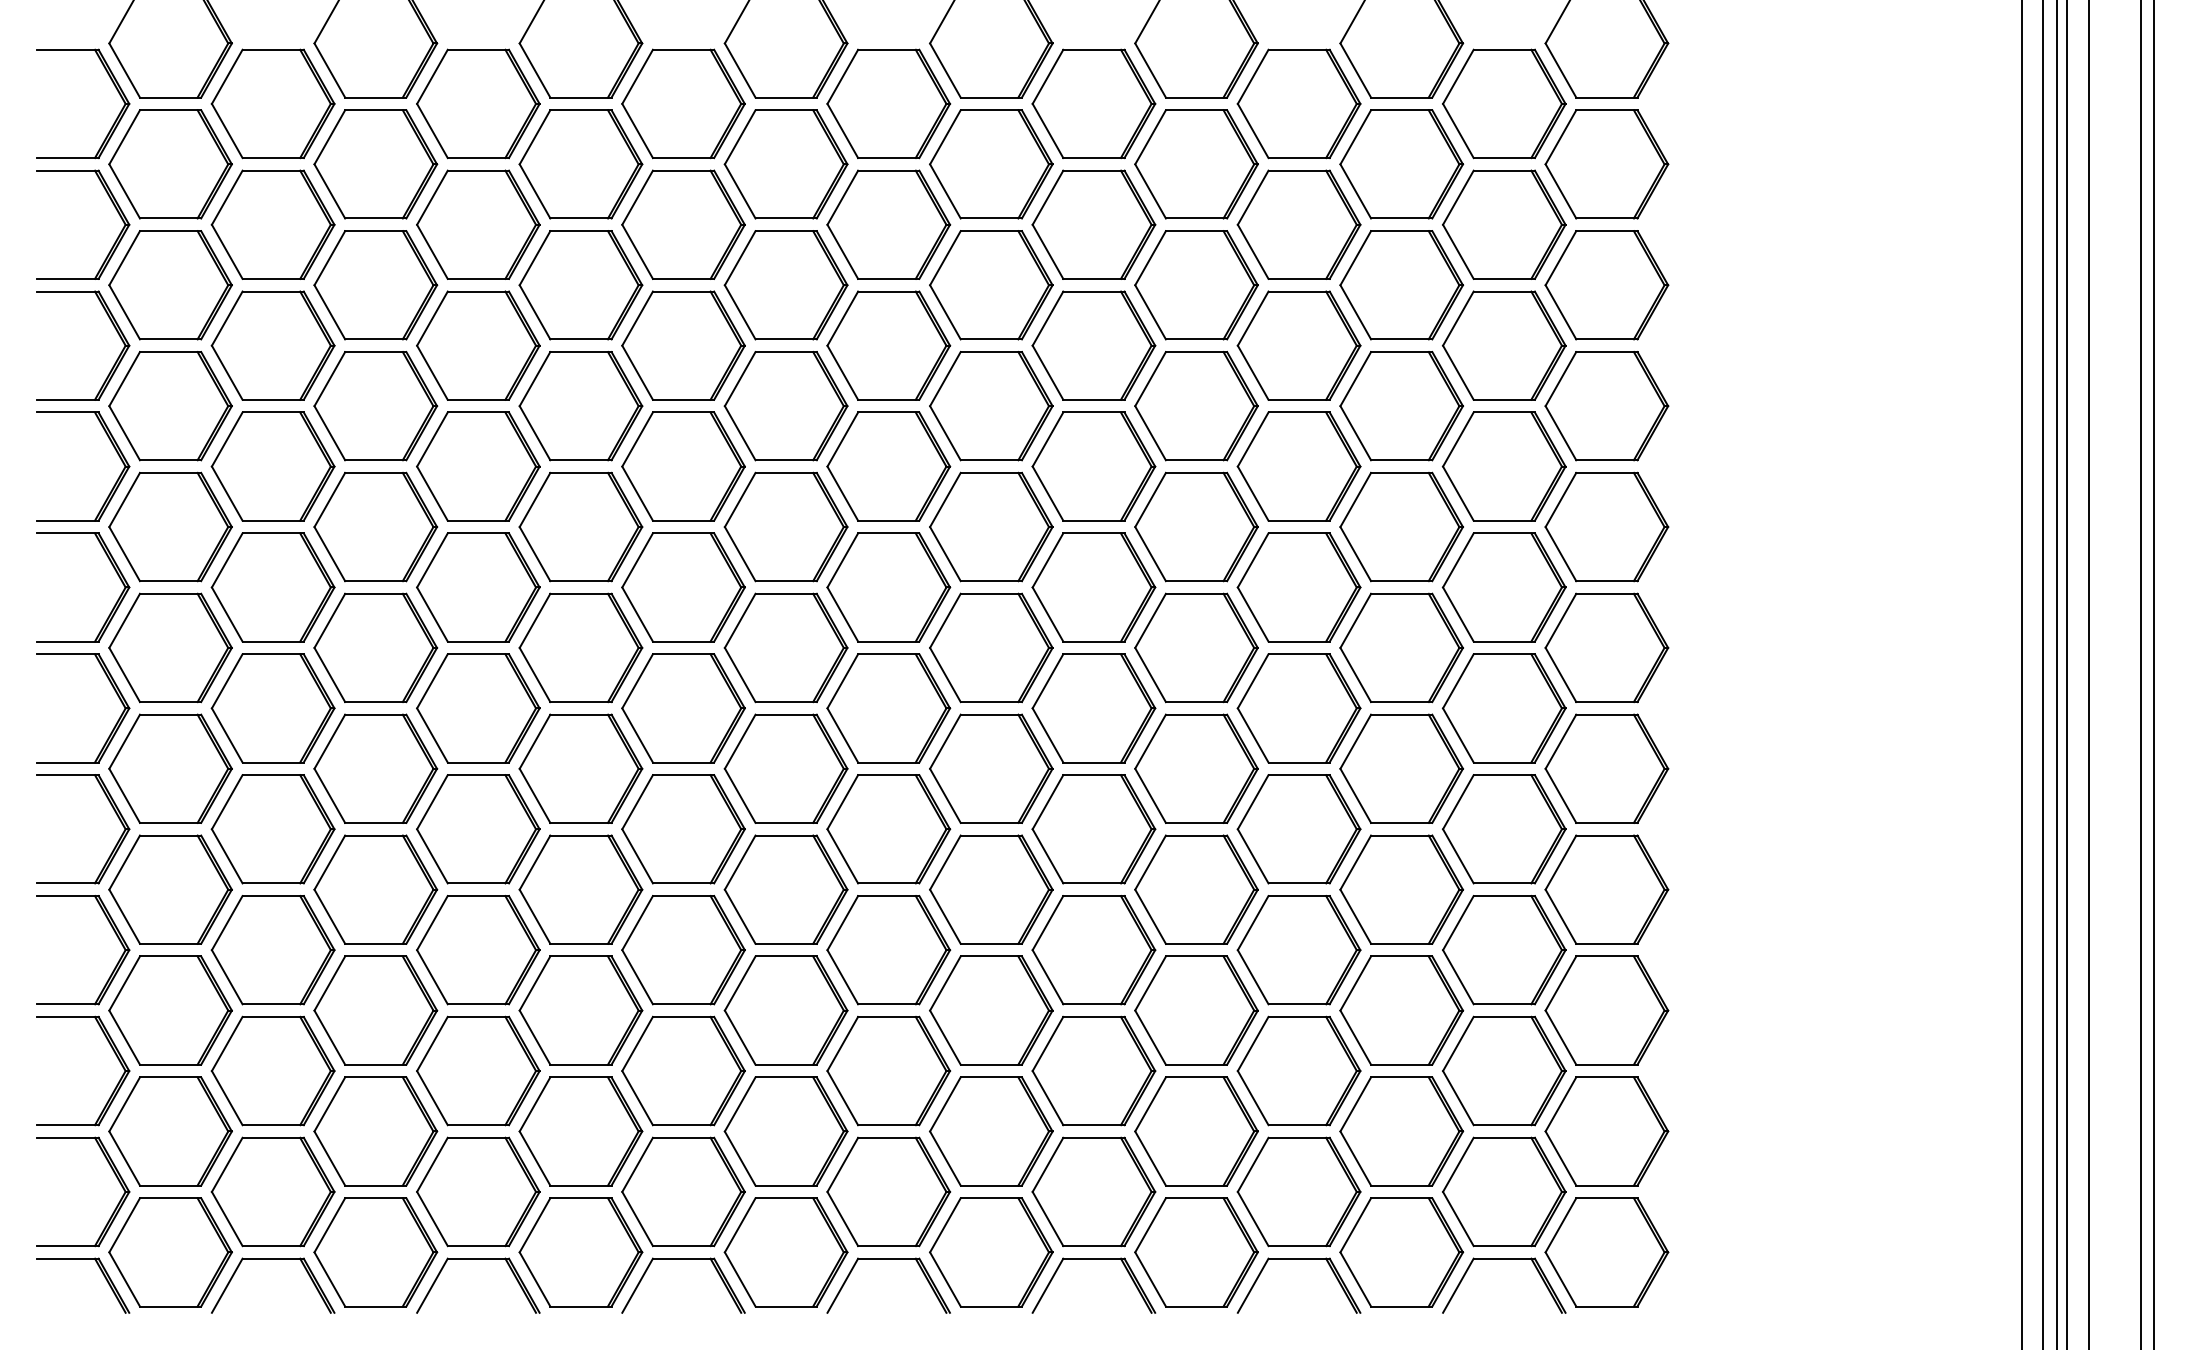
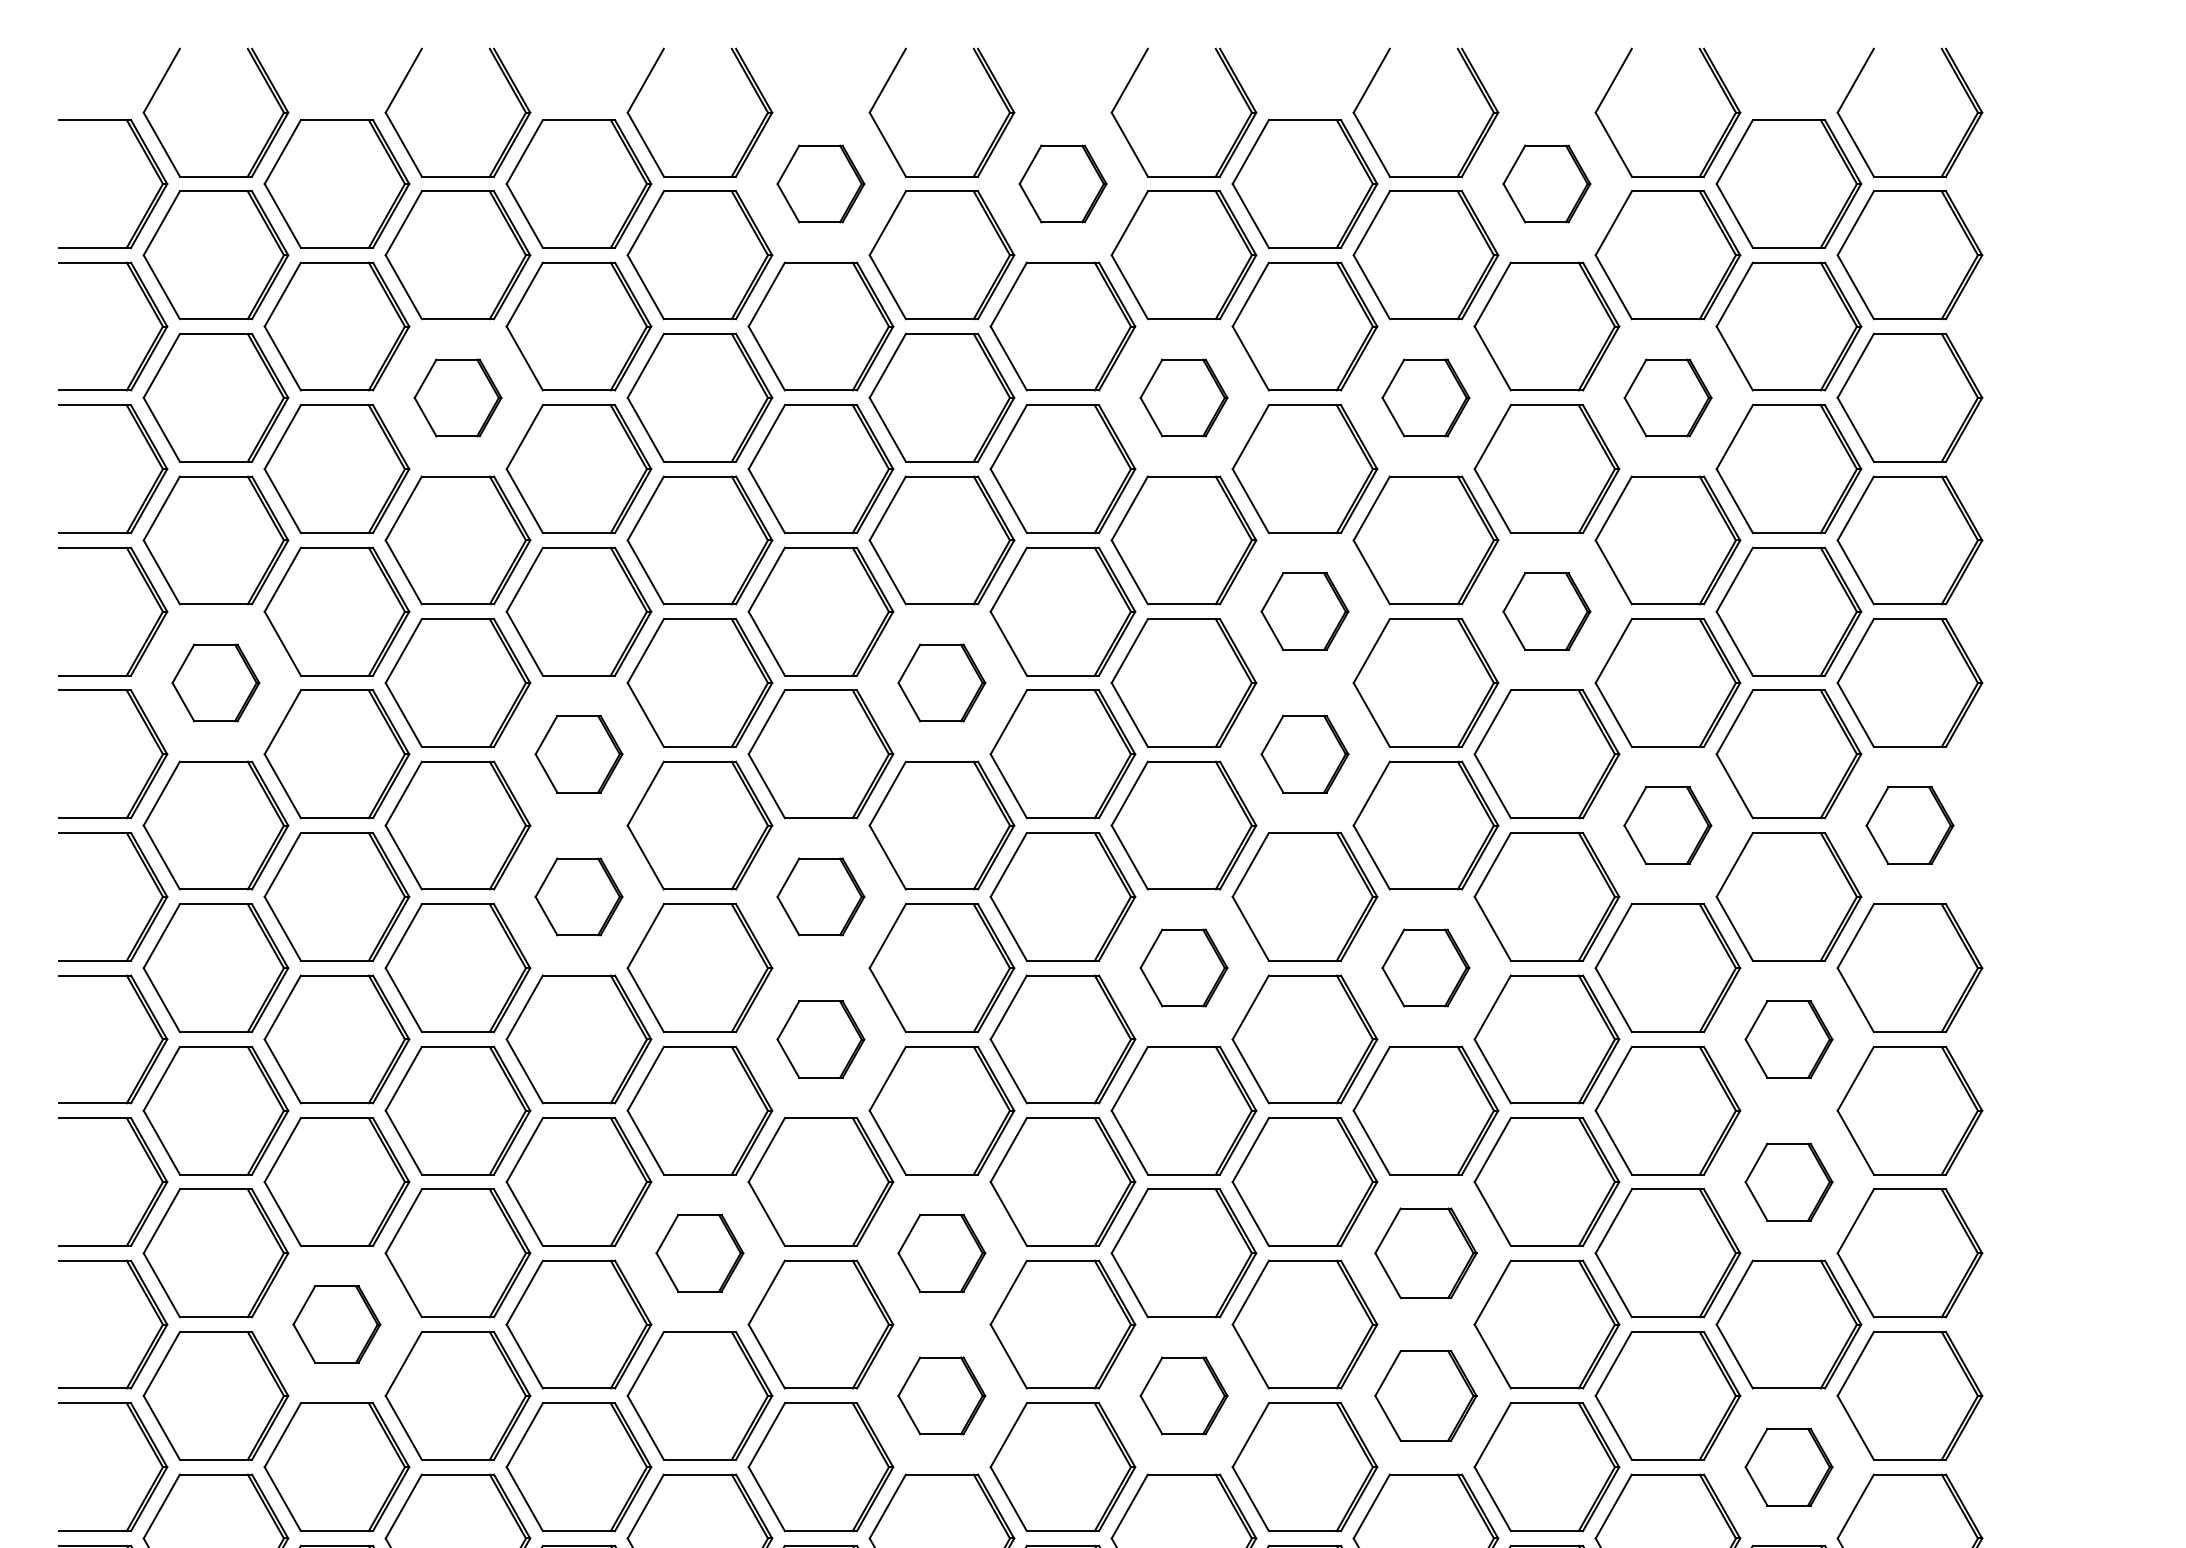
part: (683, 103) -> (820, 183), size x0.6
part: (888, 103) -> (1062, 183), size x0.6
part: (1298, 103) -> (1546, 183), size x0.6
part: (375, 285) -> (457, 398), size x0.6
part: (991, 285) -> (1184, 398), size x0.6
part: (1196, 285) -> (1425, 398), size x0.6
part: (1401, 285) -> (1667, 398), size x0.6
part: (1093, 466) -> (1304, 611), size x0.6
part: (1298, 466) -> (1546, 611), size x0.6
part: (170, 526) -> (215, 682), size x0.6
part: (785, 526) -> (941, 682), size x0.6
part: (478, 587) -> (579, 754), size x0.6
part: (1093, 587) -> (1304, 754), size x0.6
part: (1401, 647) -> (1667, 825), size x0.6
part: (1606, 647) -> (1909, 825), size x0.6
part: (478, 708) -> (579, 897), size x0.6
part: (683, 708) -> (820, 897), size x0.6
part: (991, 768) -> (1184, 967), size x0.6
part: (1196, 768) -> (1425, 967), size x0.6
part: (683, 829) -> (820, 1039), size x0.6
part: (1504, 829) -> (1789, 1039), size x0.6
part: (1504, 950) -> (1789, 1182), size x0.6
part: (580, 1010) -> (699, 1253), size x0.6
part: (785, 1010) -> (941, 1253), size x0.6
part: (1196, 1010) -> (1425, 1253), size x0.7
part: (272, 1070) -> (336, 1323), size x0.6
part: (785, 1131) -> (941, 1395), size x0.6
part: (991, 1131) -> (1184, 1395), size x0.6
part: (1196, 1131) -> (1425, 1395), size x0.7
part: (1504, 1191) -> (1789, 1466), size x0.6

